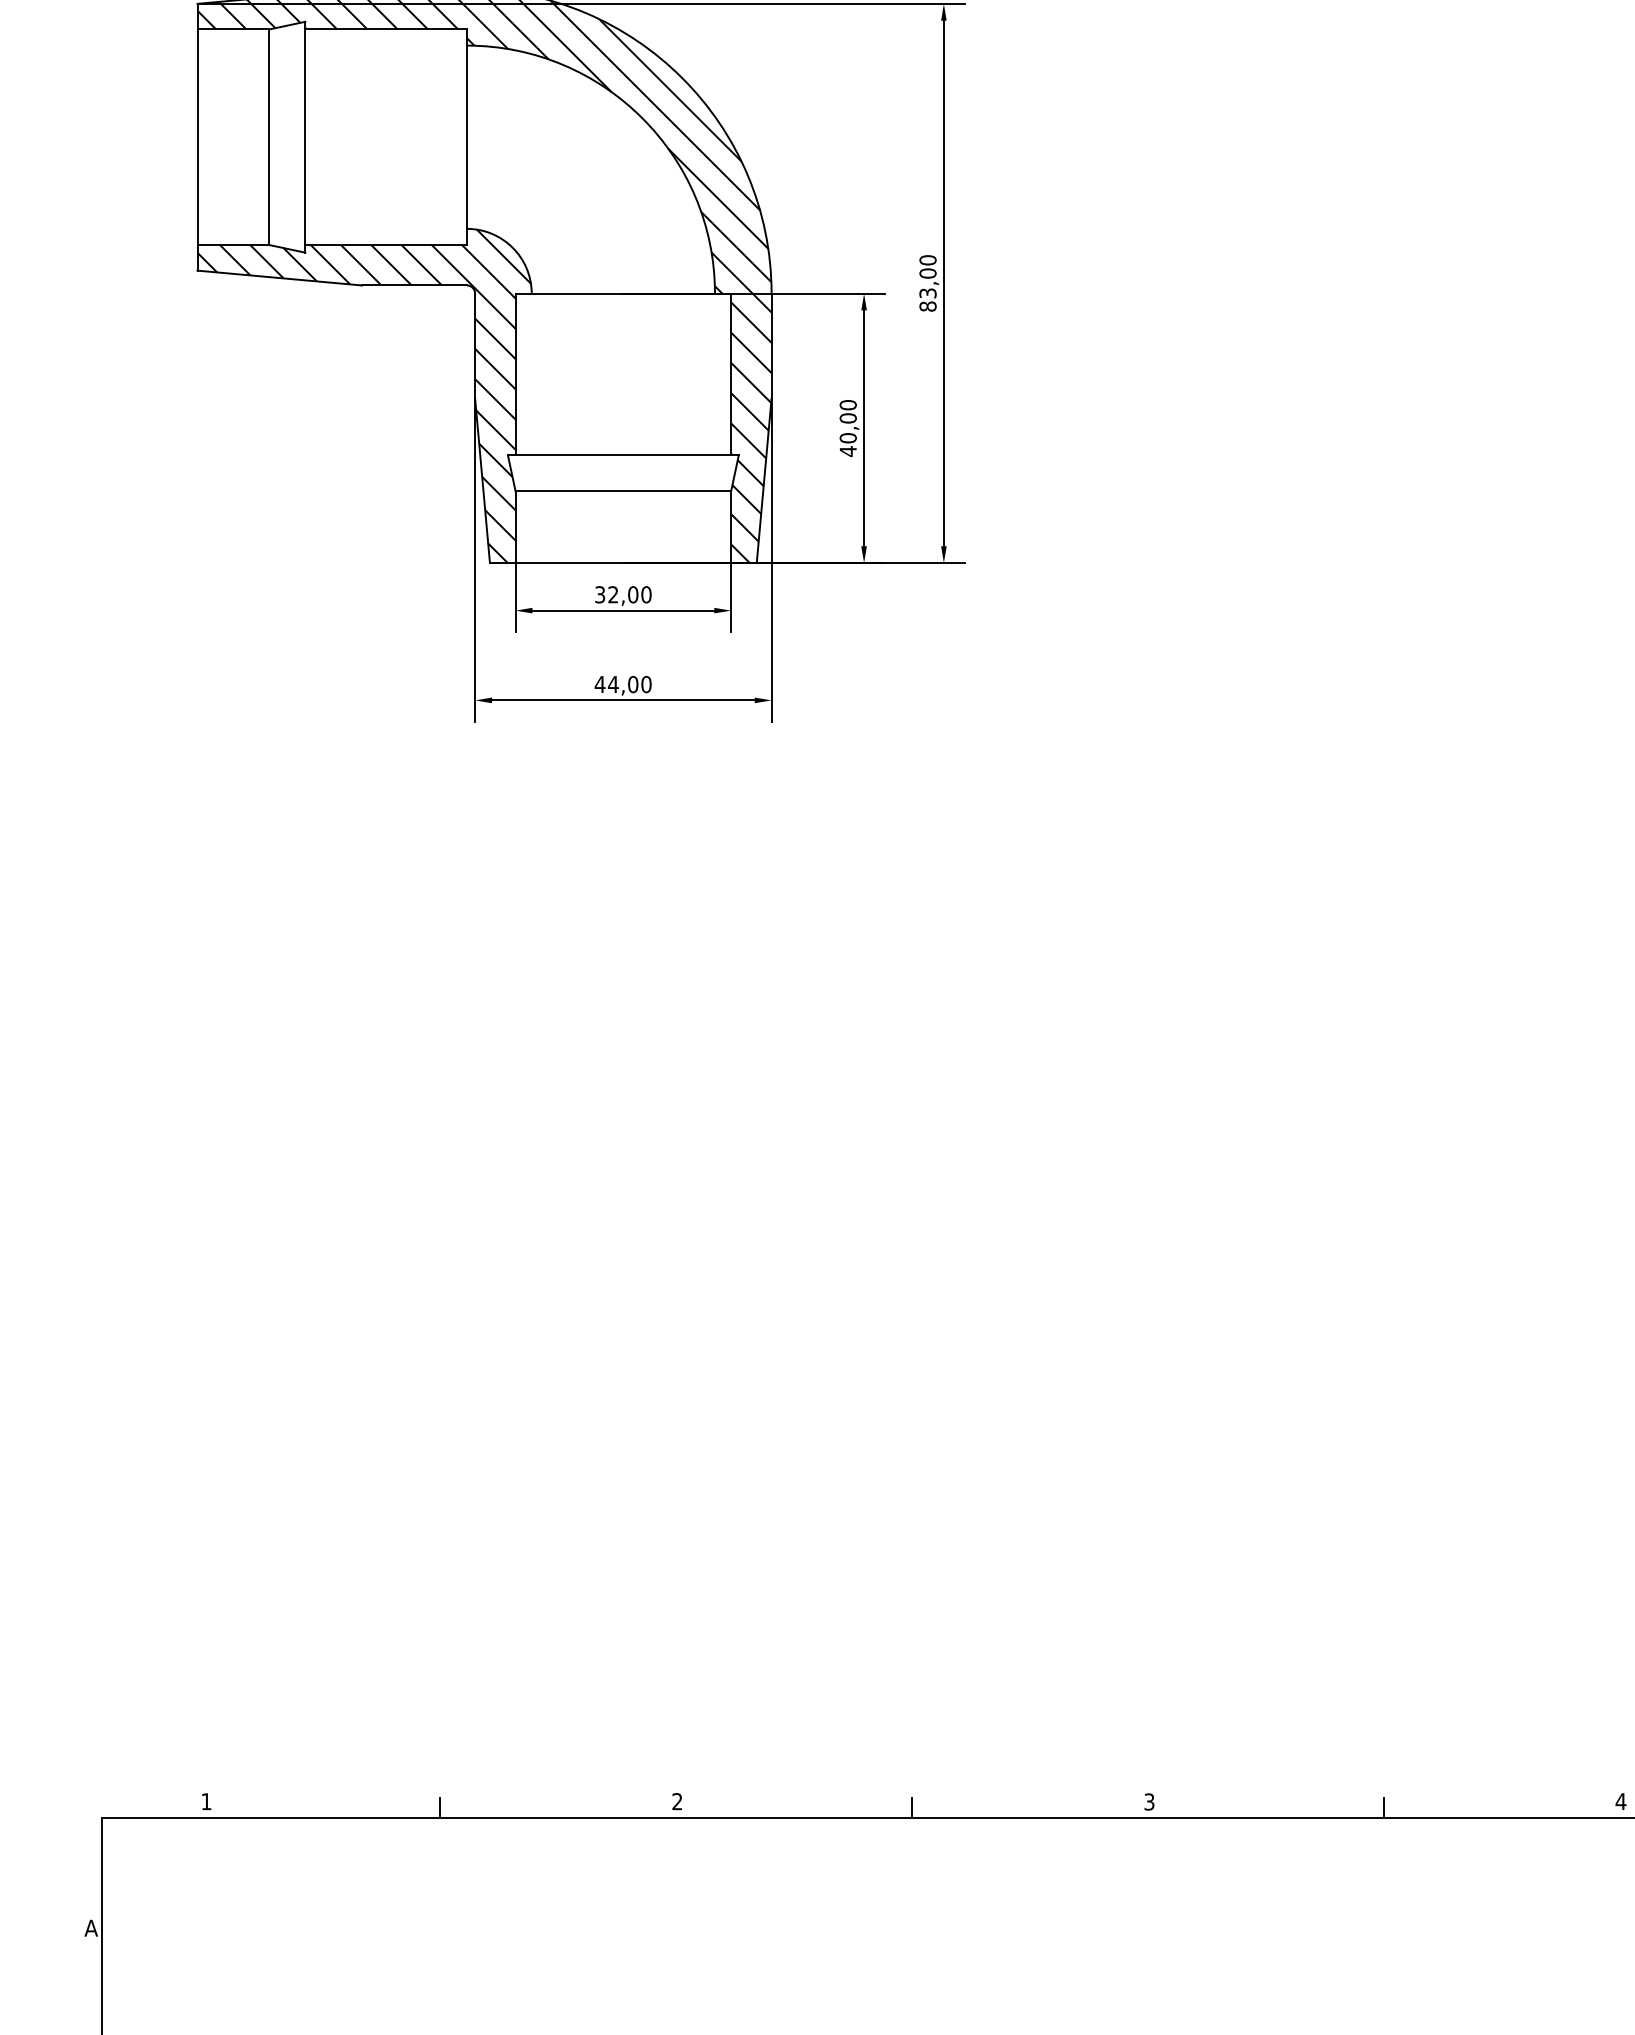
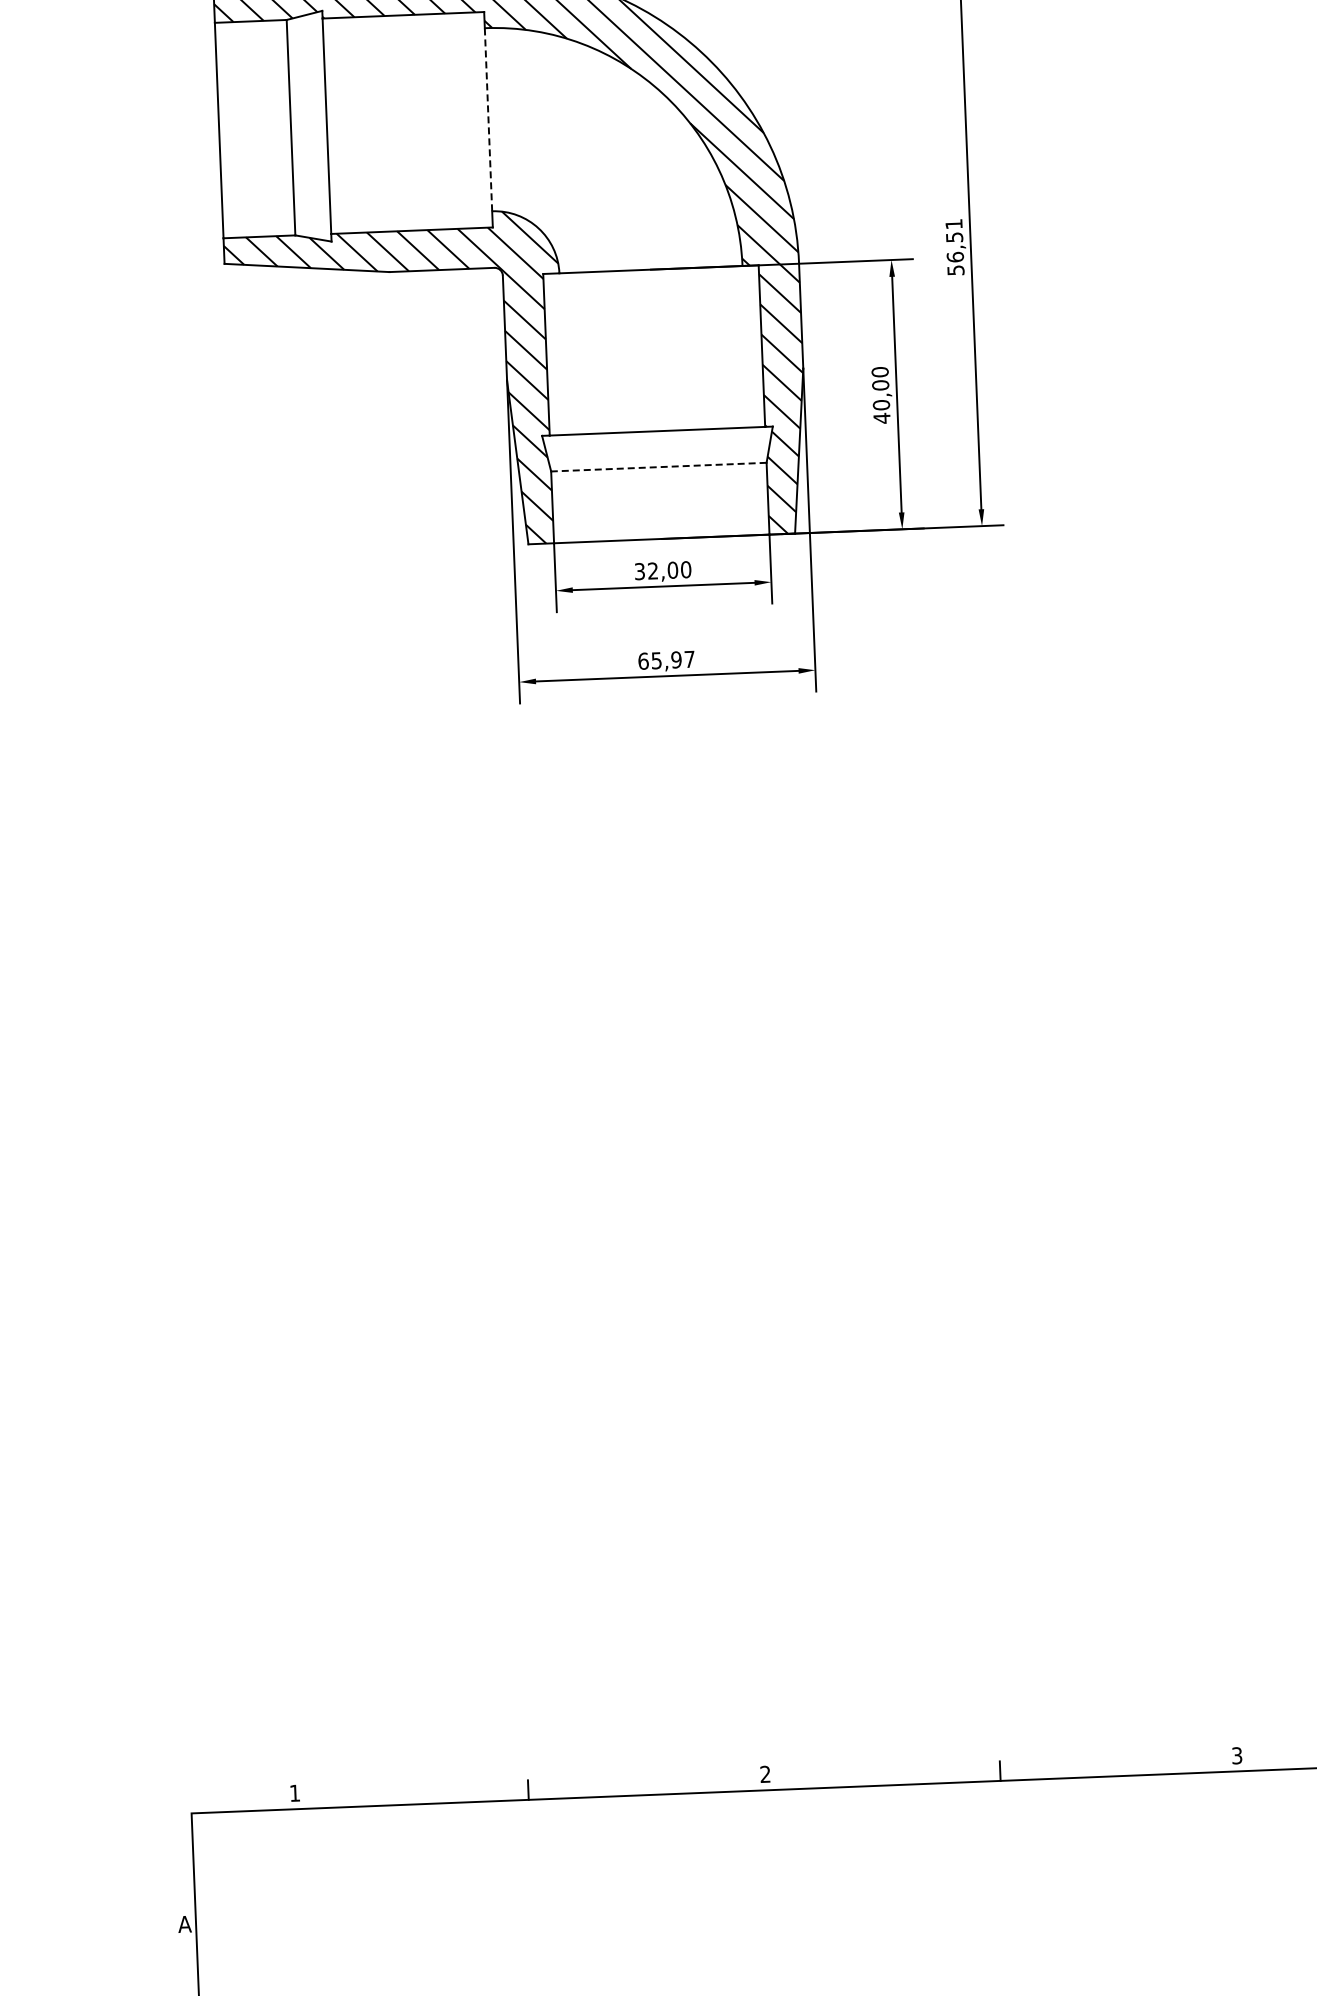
line: (467, 137) -> (488, 119), solid -> dashed
text: (927, 283) -> (954, 247), 83,00 -> 56,51
line: (623, 491) -> (659, 467), solid -> dashed
text: (622, 684) -> (665, 660), 44,00 -> 65,97

